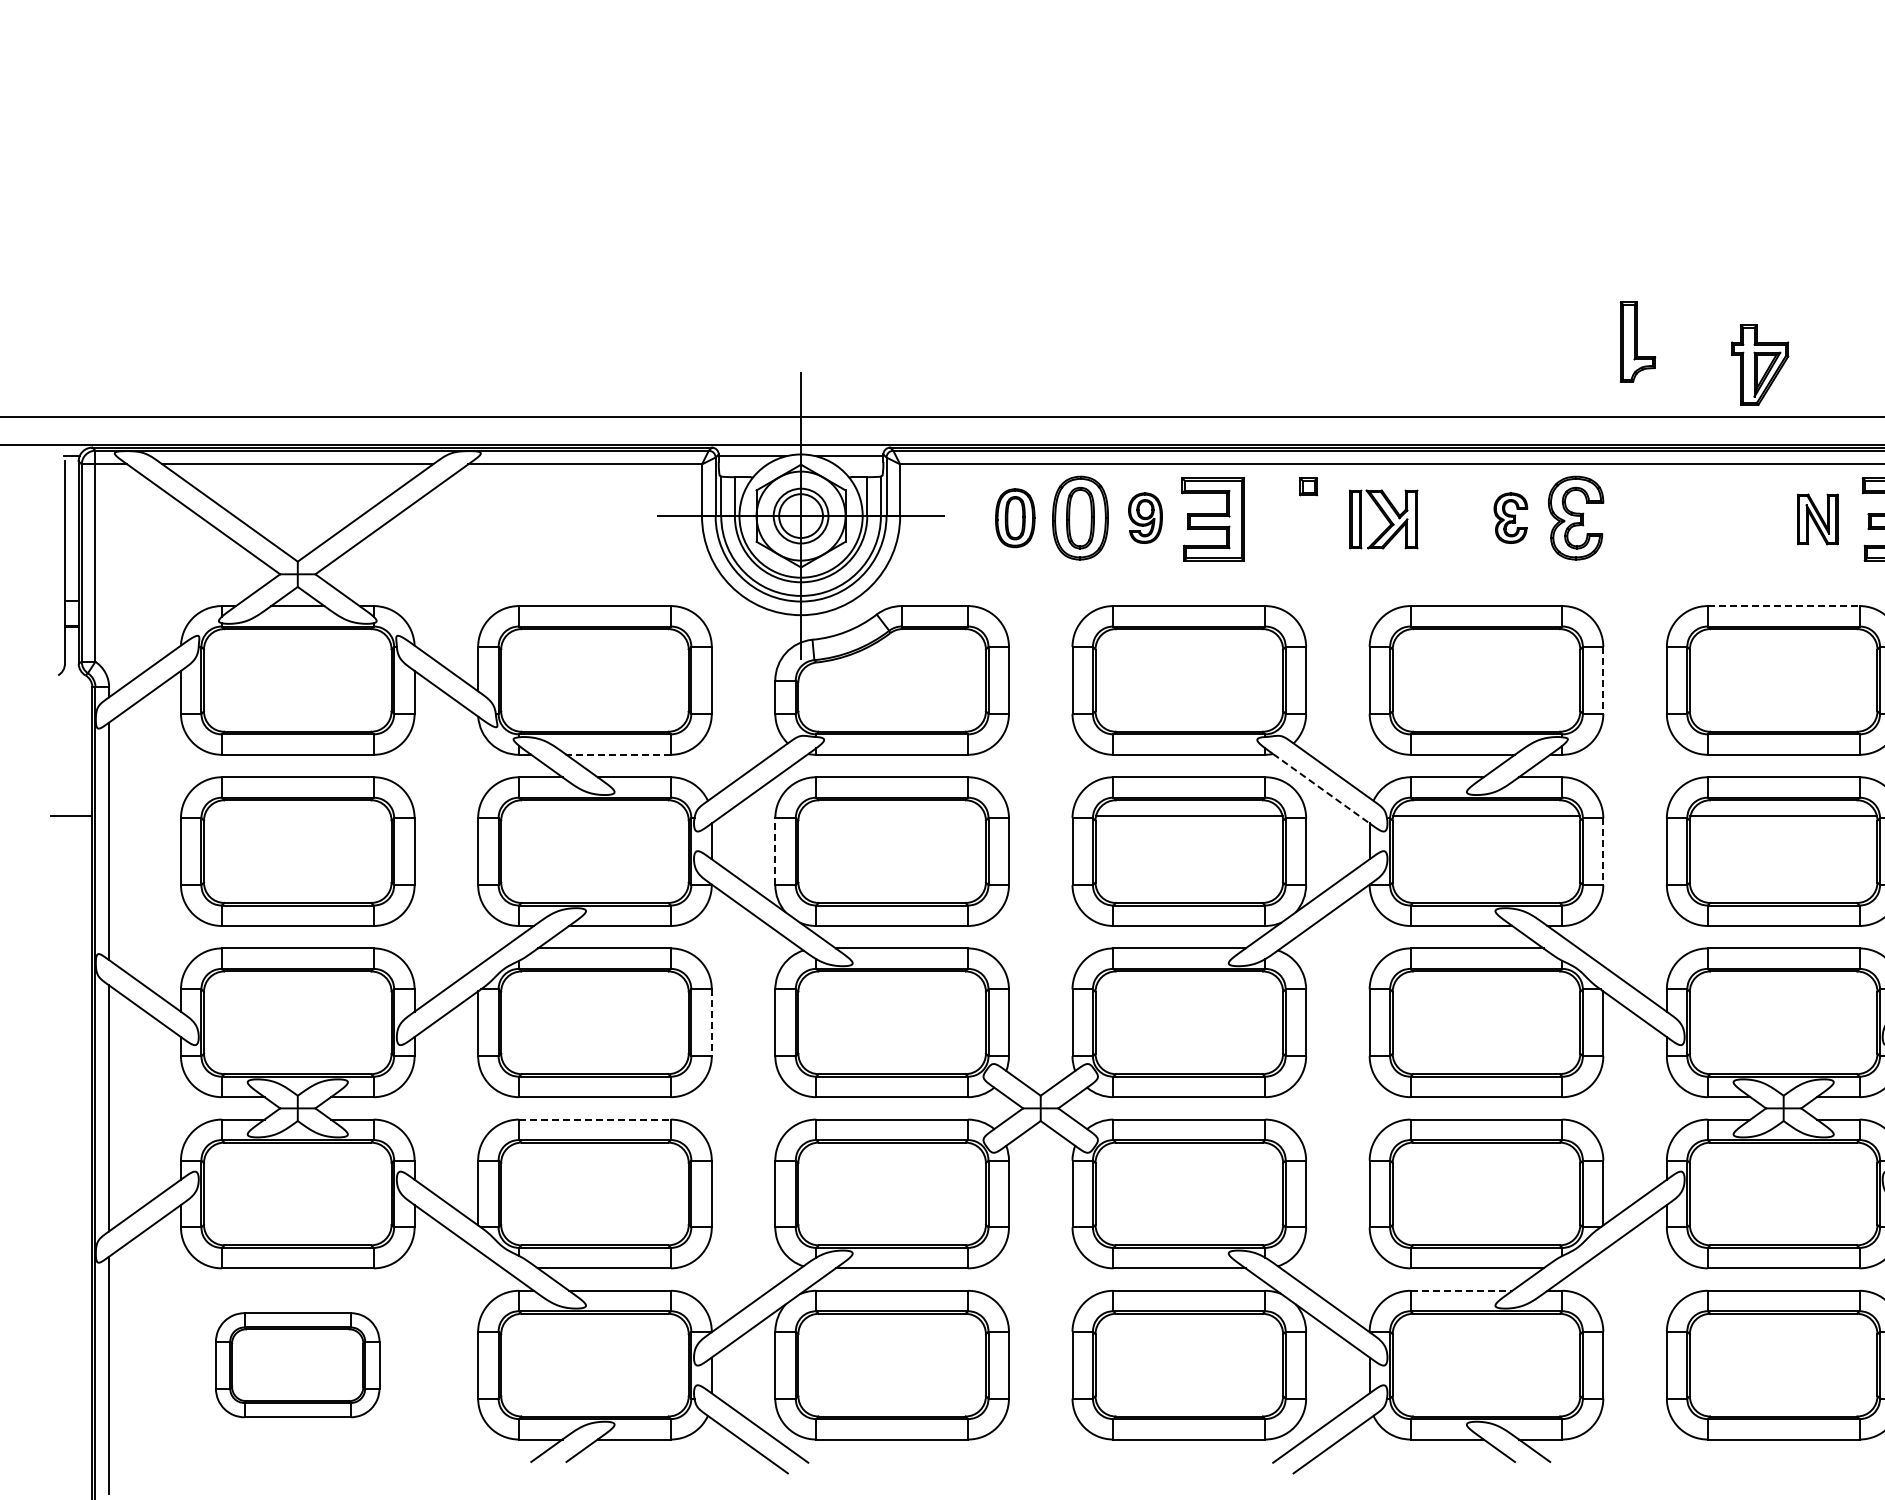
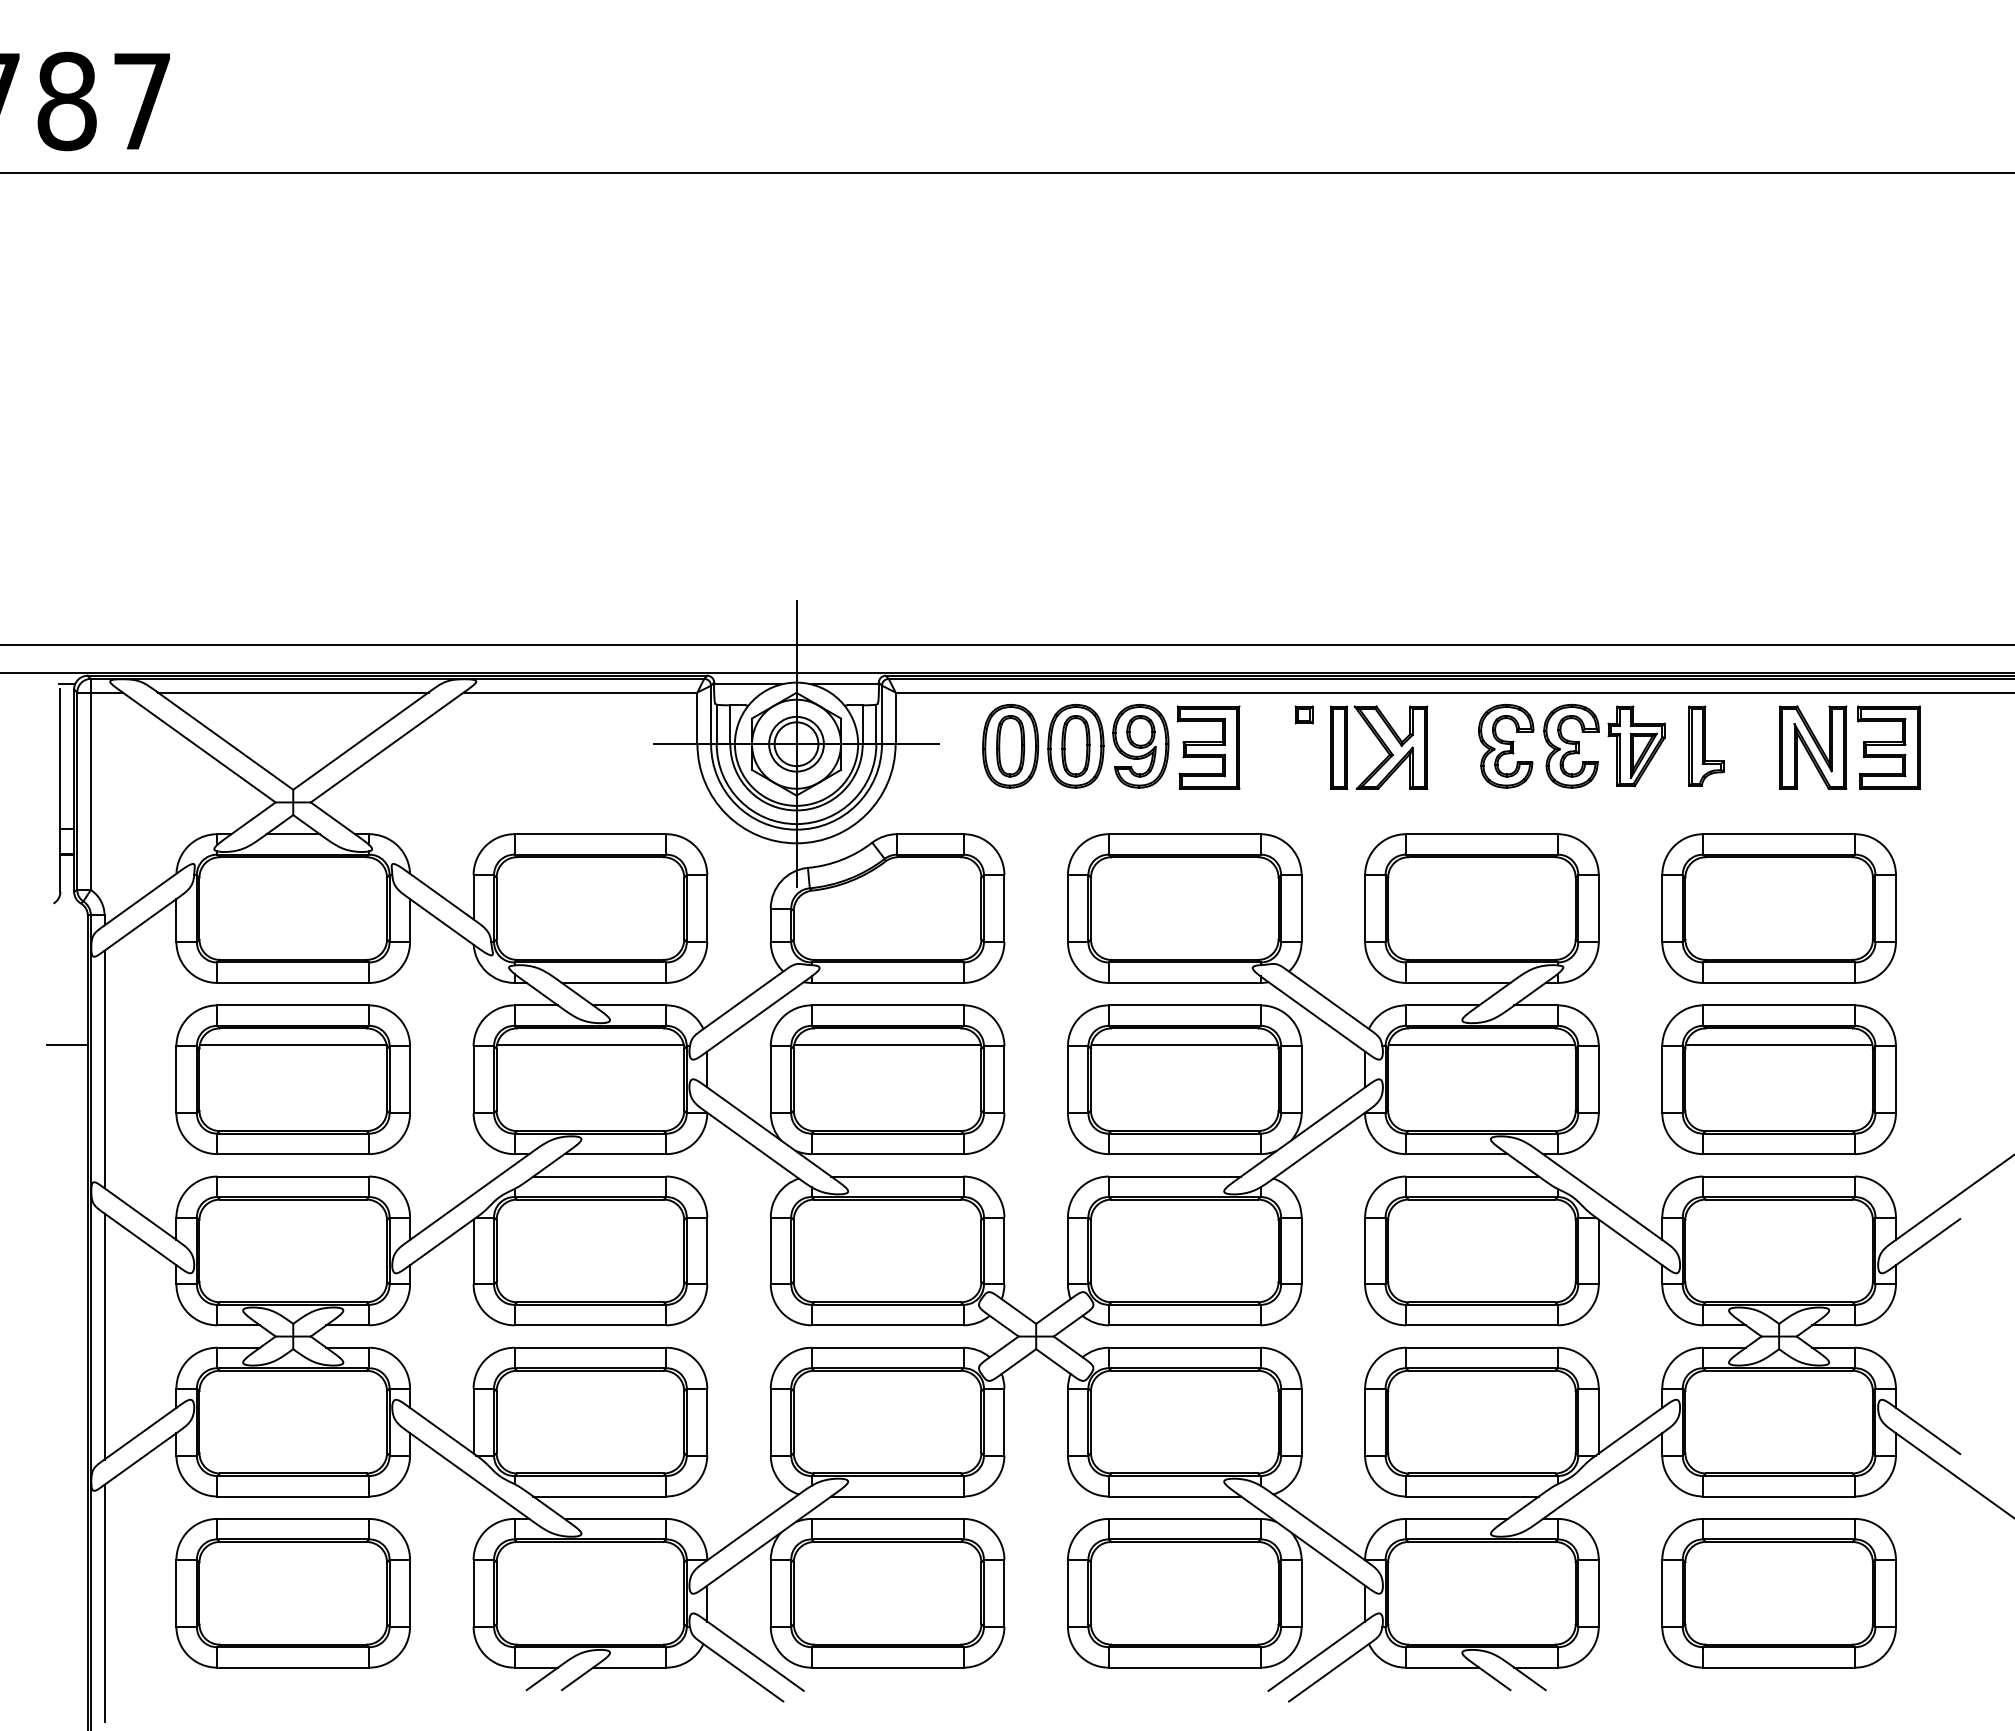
part: (1638, 341) -> (1706, 745), moved
part: (1760, 364) -> (1636, 745), moved
part: (1015, 518) -> (1010, 746), size x1.43
part: (1145, 518) -> (1140, 746), size x1.67
part: (1511, 518) -> (1506, 746), size x1.67
part: (1384, 519) -> (1379, 747), size x1.43
part: (1818, 519) -> (1813, 747), size x1.67
line: (1784, 606) -> (1779, 834), dashed -> solid
line: (1603, 681) -> (1598, 909), dashed -> solid
line: (618, 754) -> (613, 982), dashed -> solid
line: (1322, 789) -> (1317, 1017), dashed -> solid
line: (297, 816) -> (292, 1044), added
line: (595, 816) -> (590, 1044), added
line: (892, 816) -> (887, 1044), added
line: (775, 851) -> (770, 1079), dashed -> solid
line: (1603, 852) -> (1598, 1080), dashed -> solid
line: (712, 1023) -> (707, 1251), dashed -> solid
line: (595, 1119) -> (590, 1347), dashed -> solid
line: (1461, 1290) -> (1456, 1518), dashed -> solid
part: (297, 1365) -> (292, 1593), size x1.43

